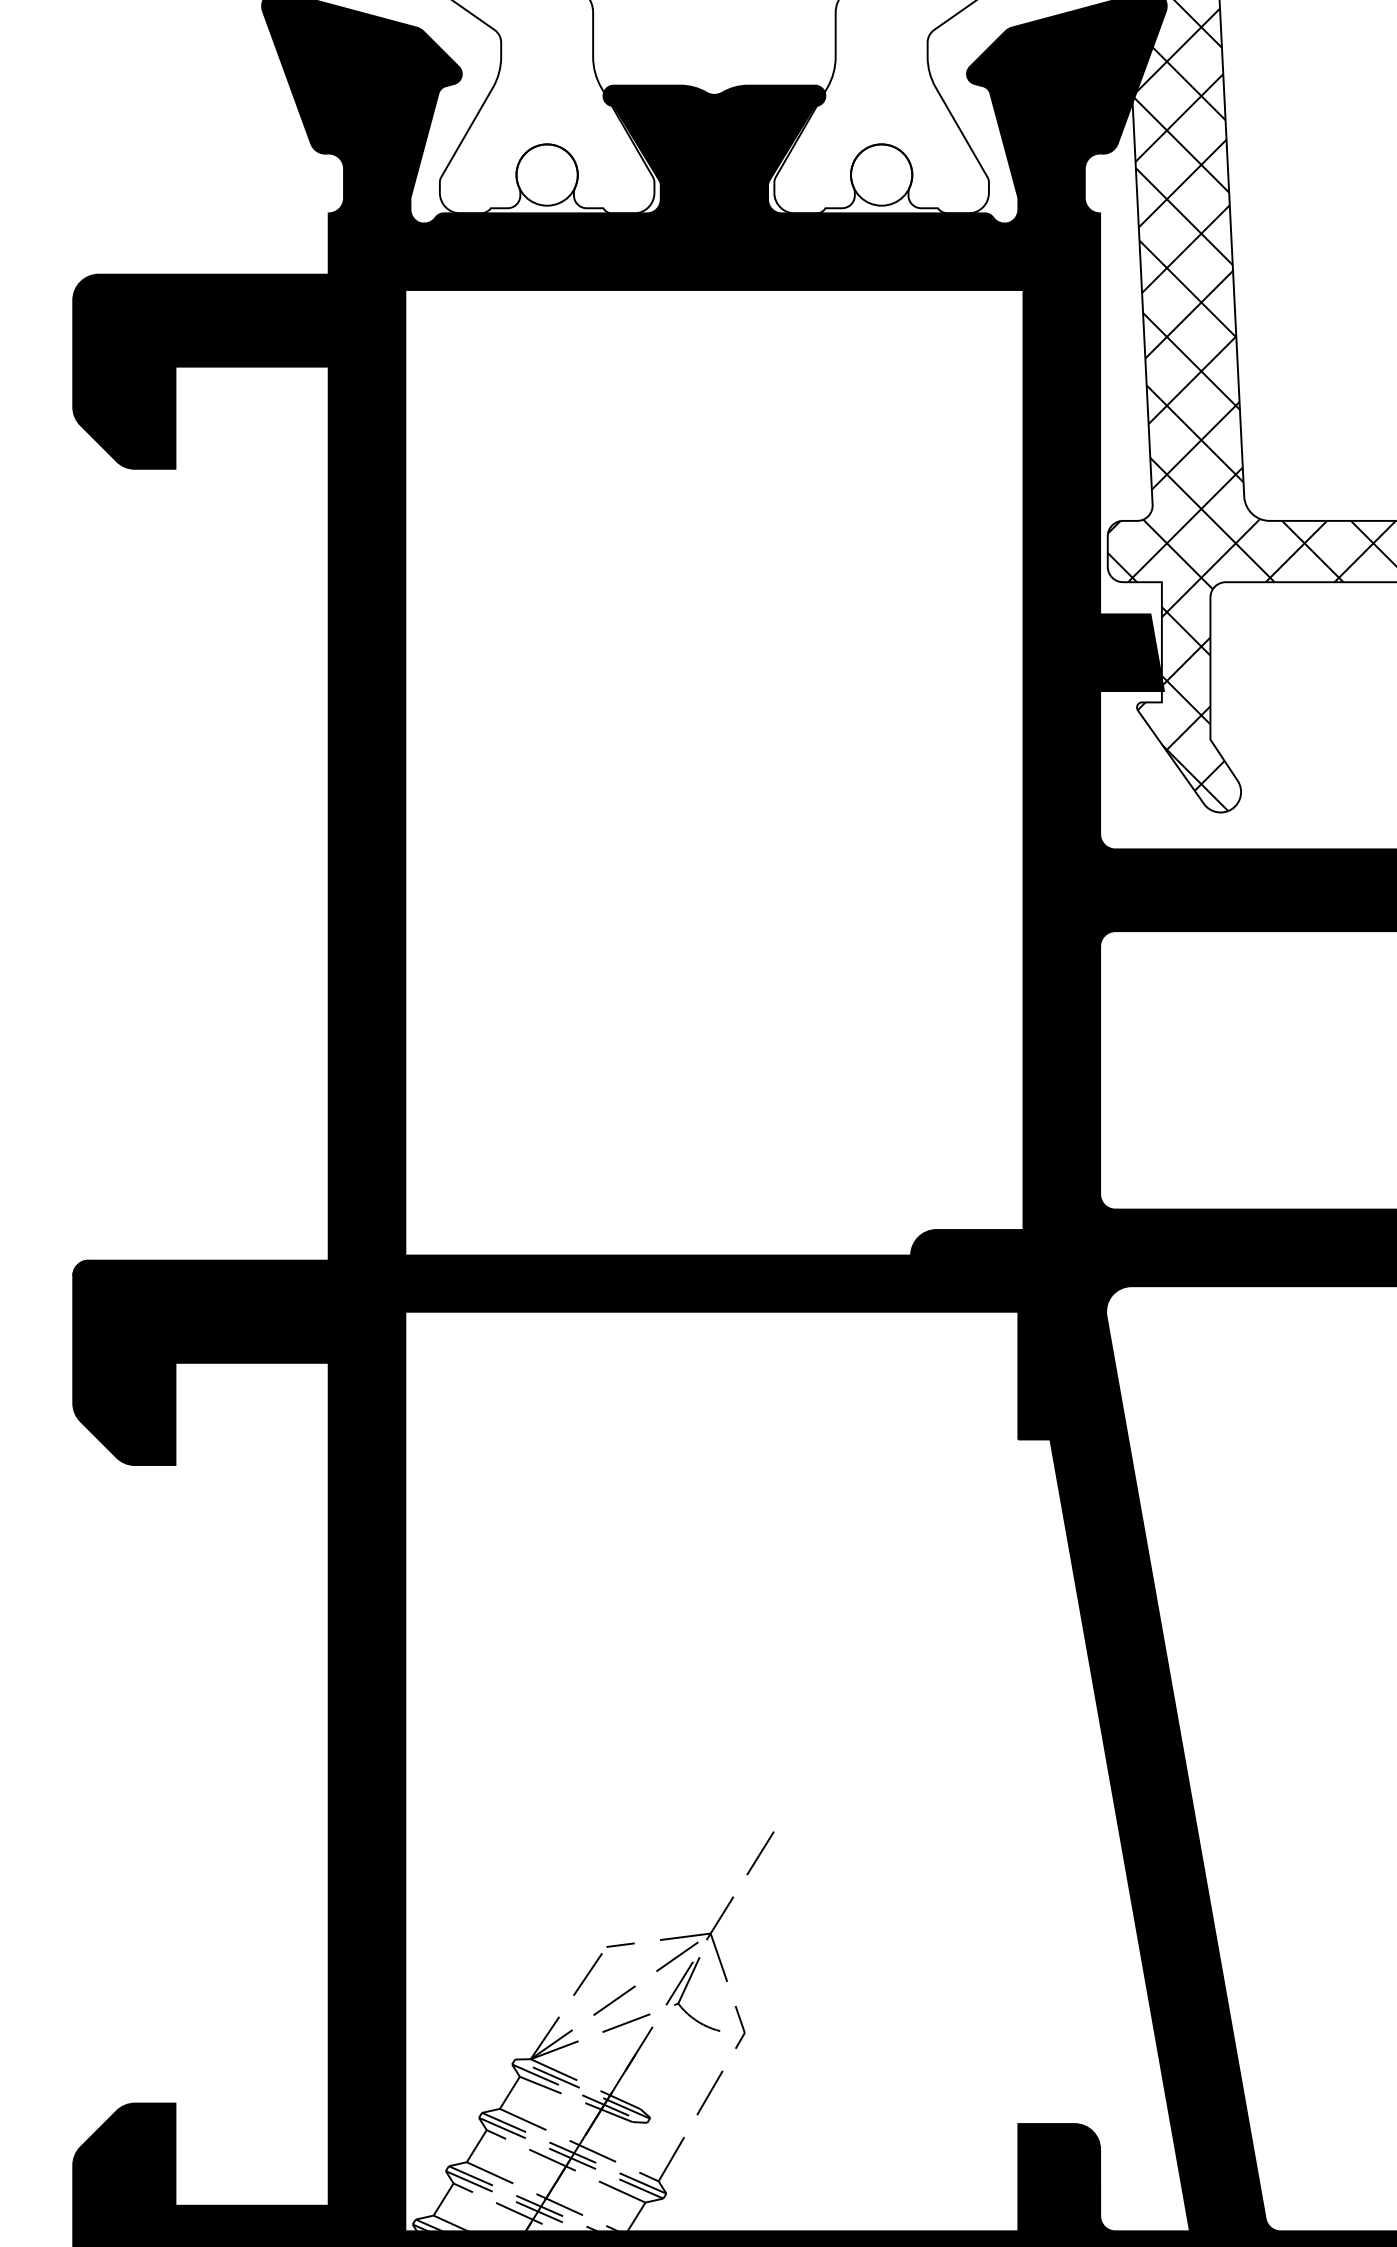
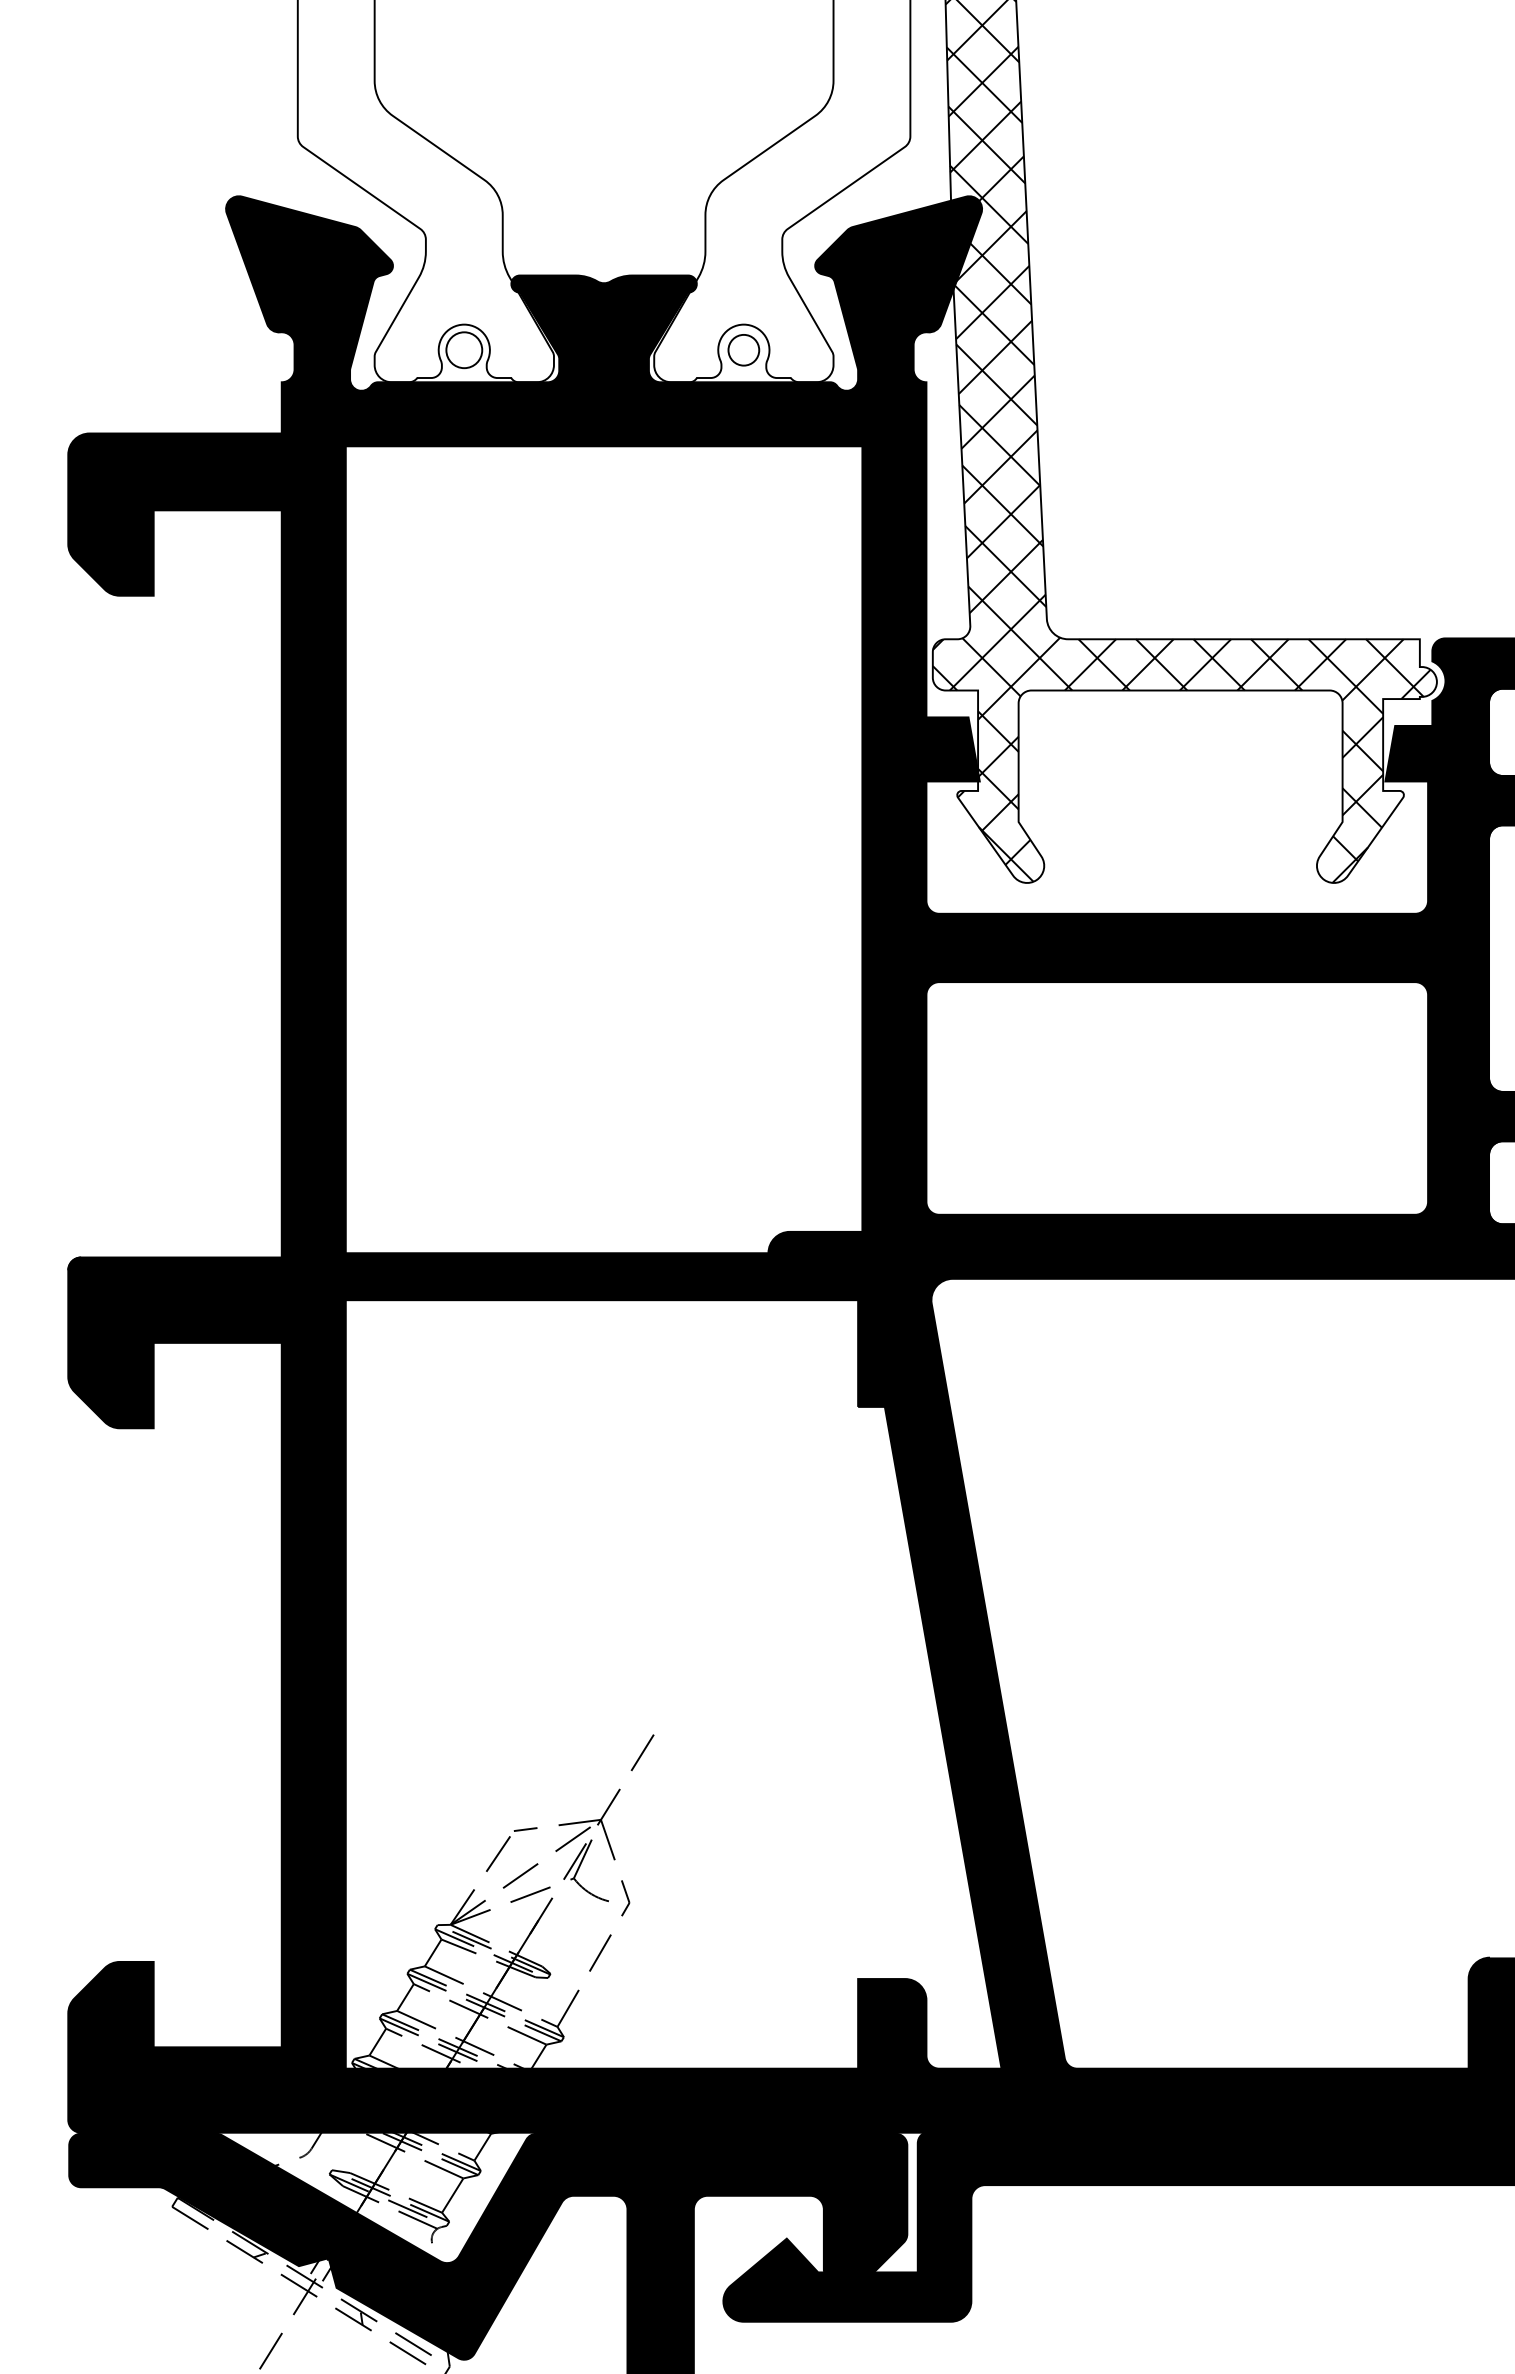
circle: (546, 174) -> (463, 349), size x0.7
circle: (881, 174) -> (743, 349), size x0.6

